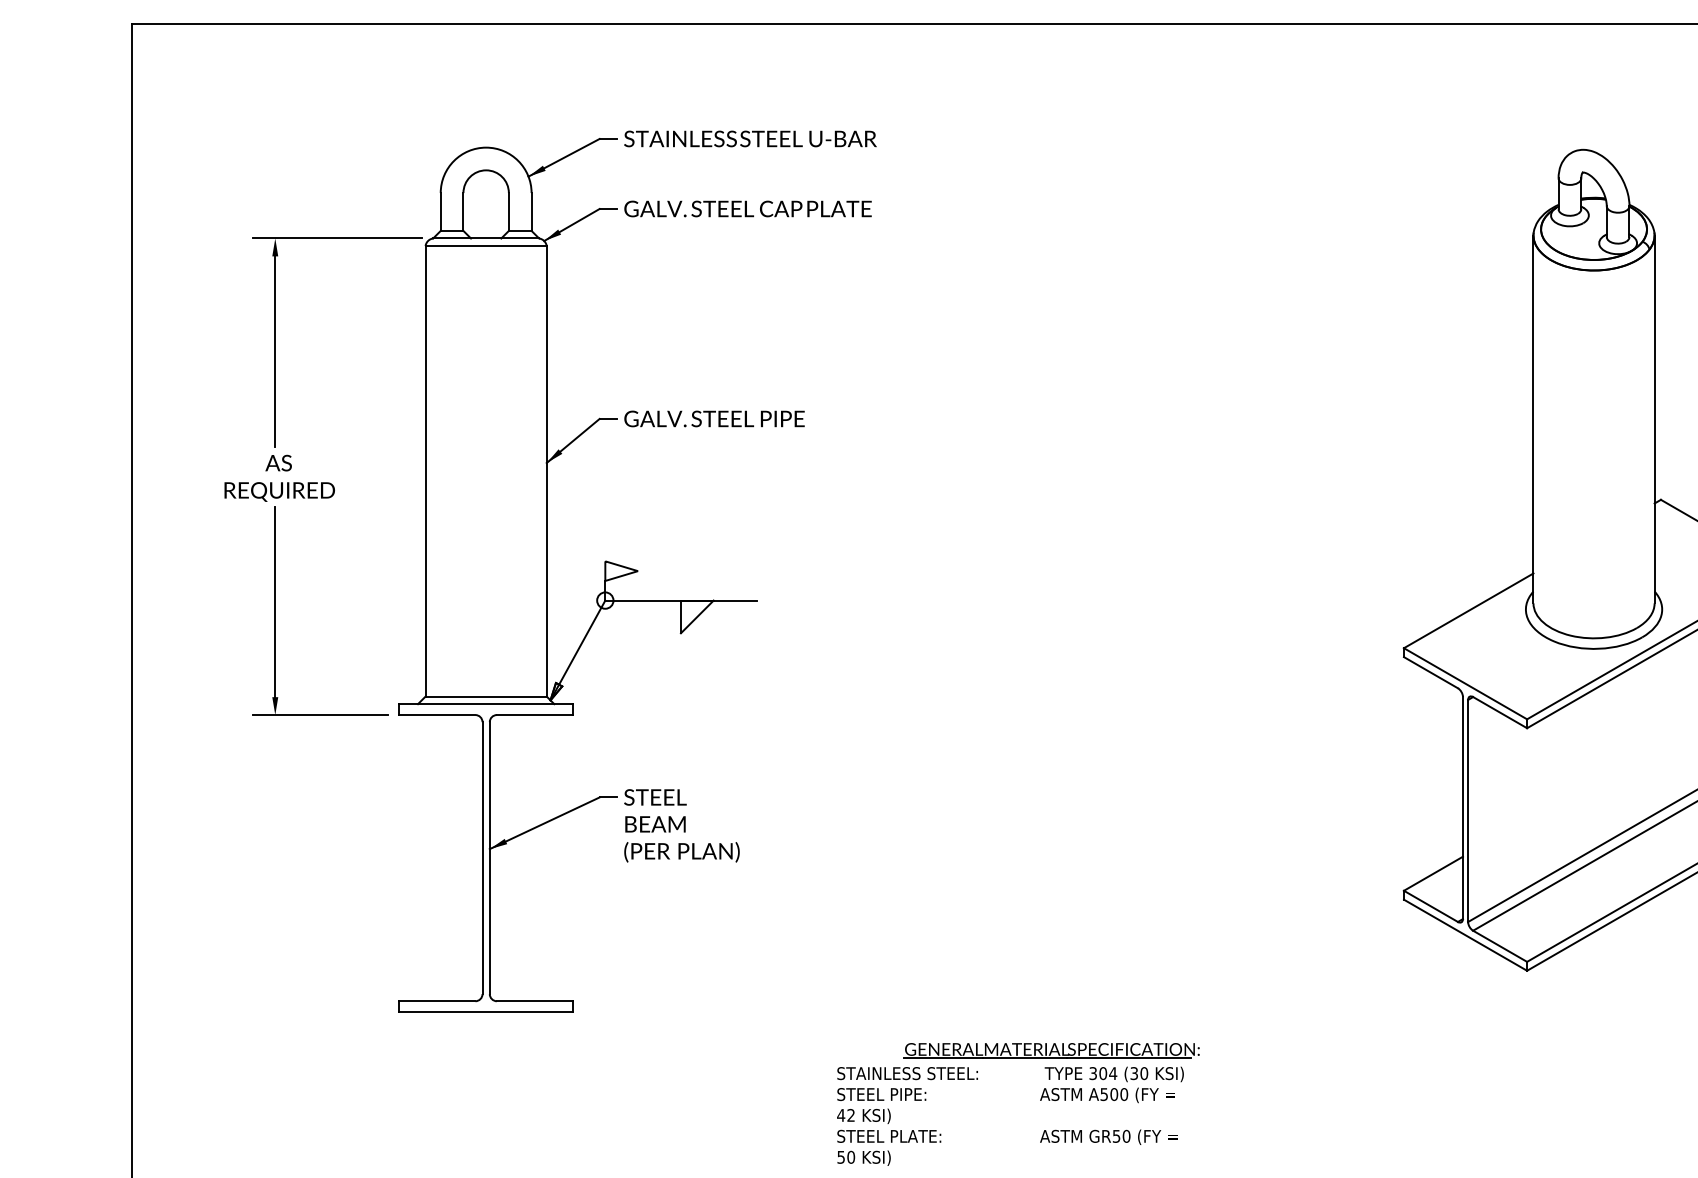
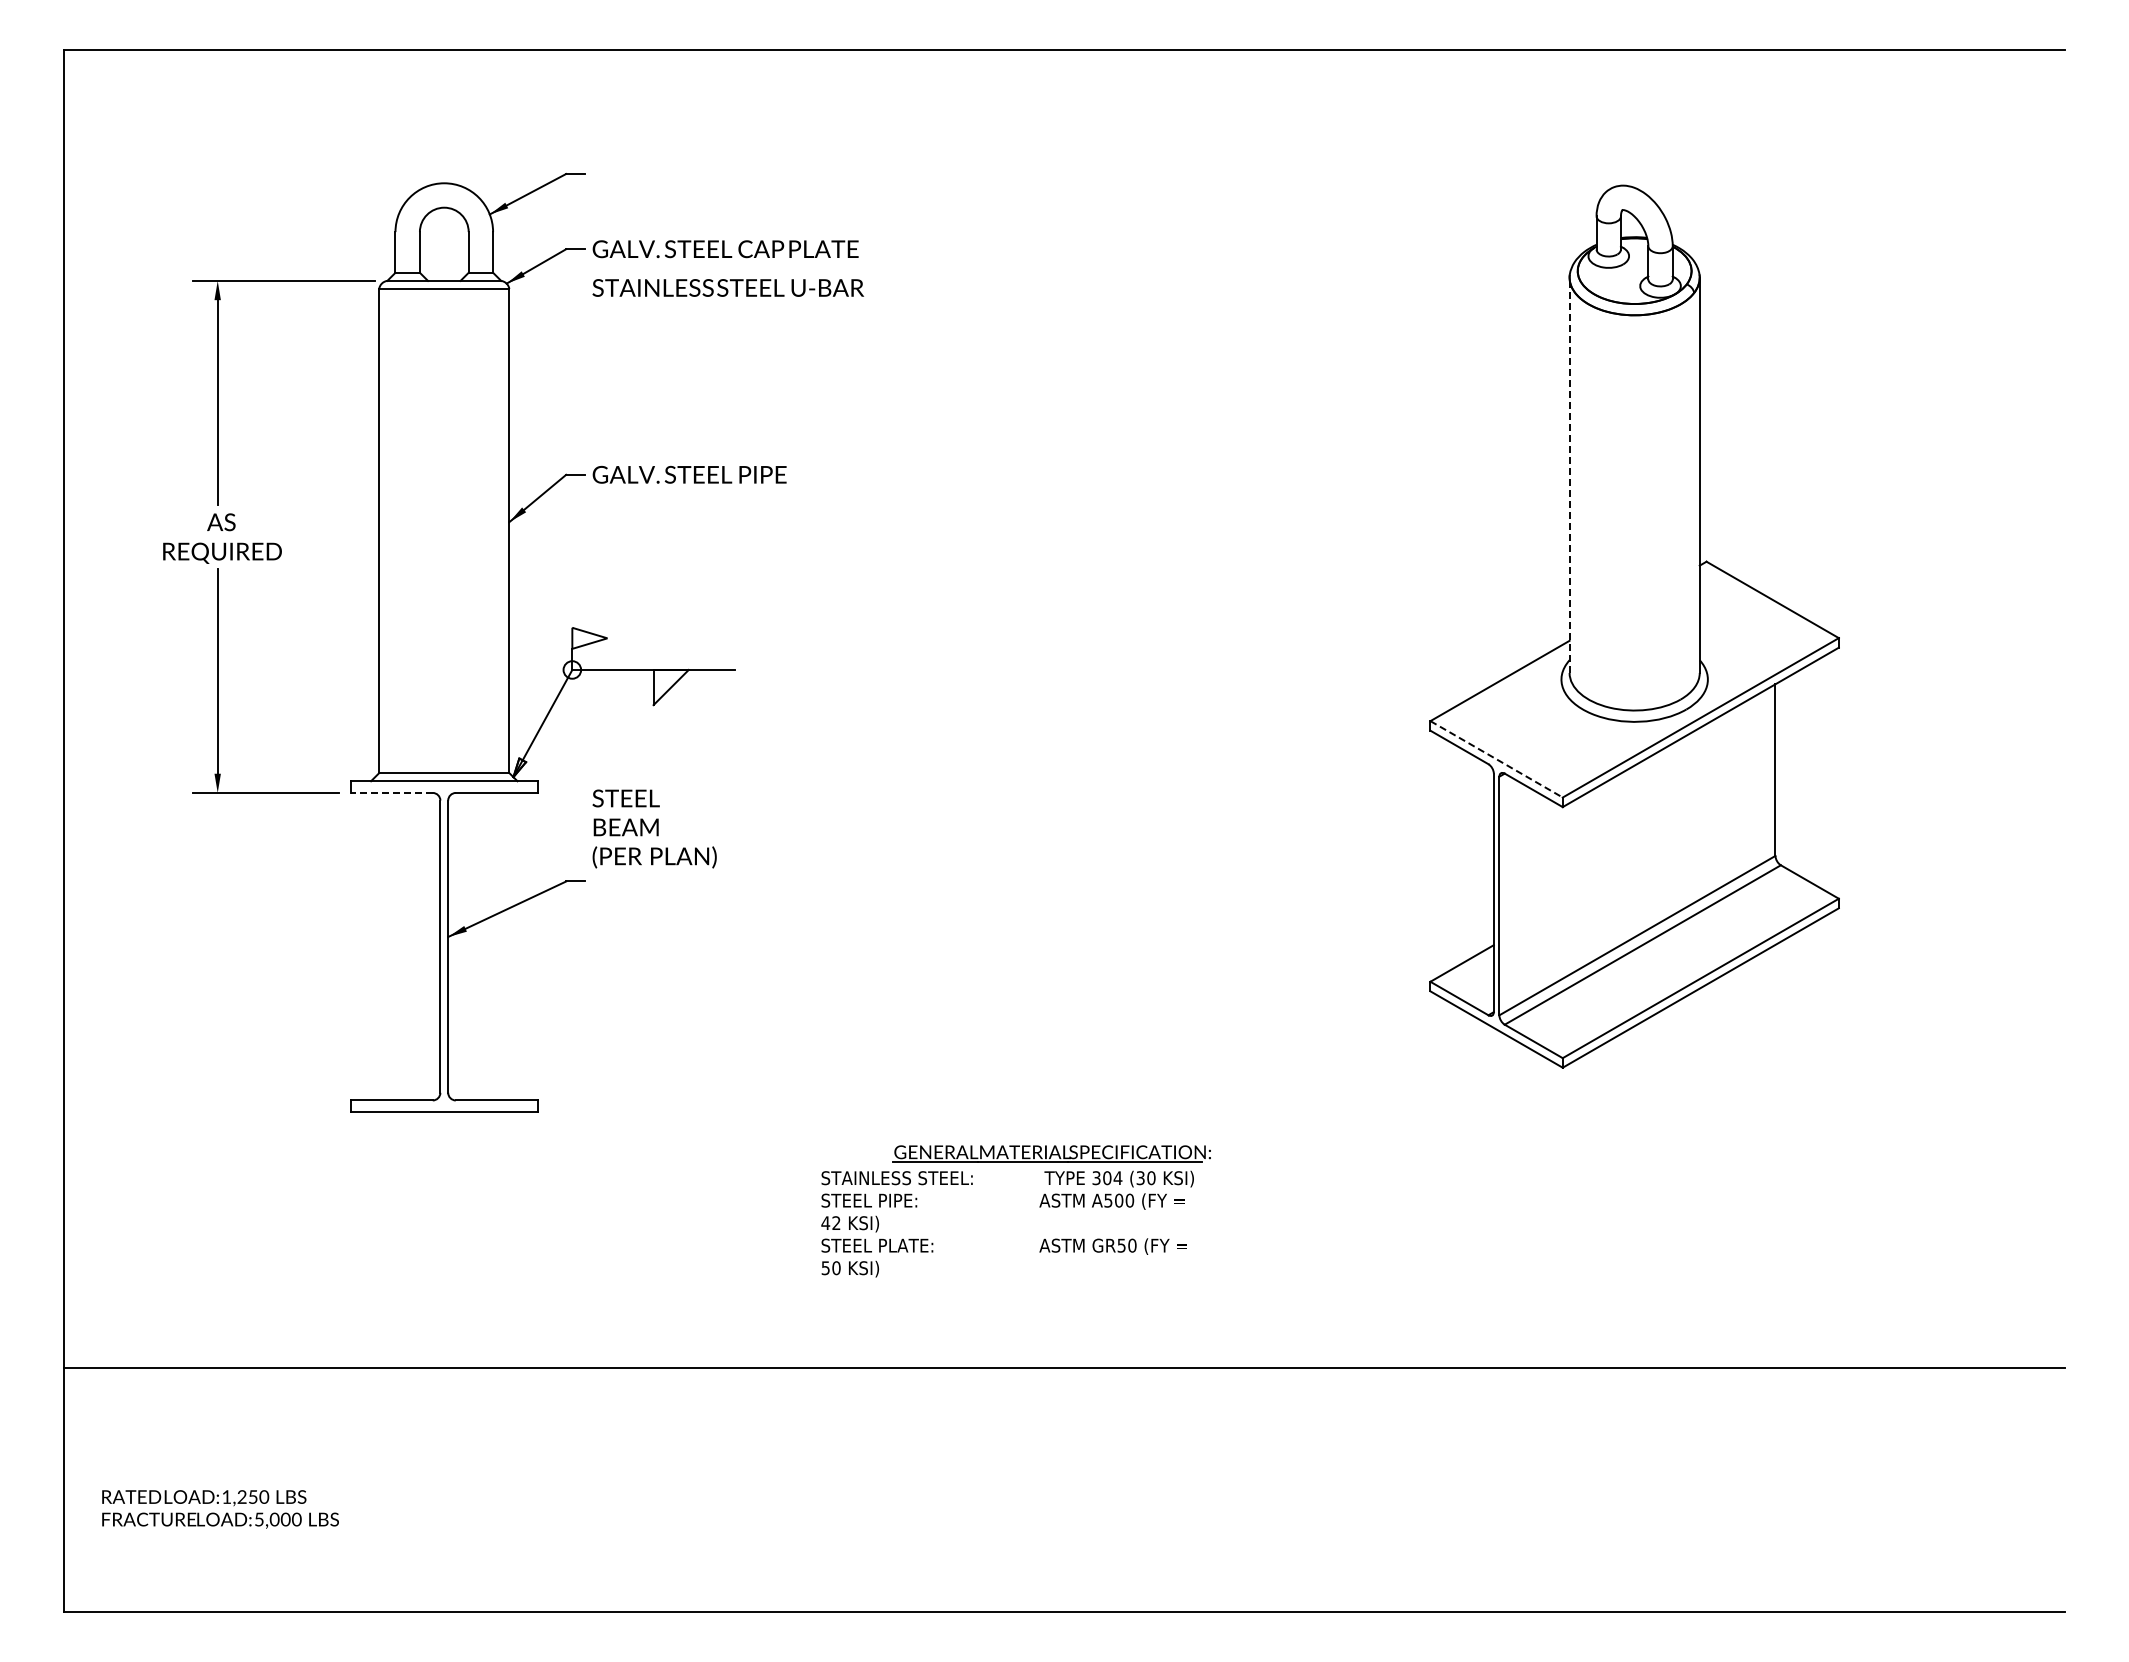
text: (749, 138) -> (727, 287), moved
line: (1533, 419) -> (1569, 475), solid -> dashed
line: (1466, 683) -> (1497, 759), solid -> dashed
line: (437, 714) -> (391, 792), solid -> dashed
text: (681, 825) -> (654, 828), moved

